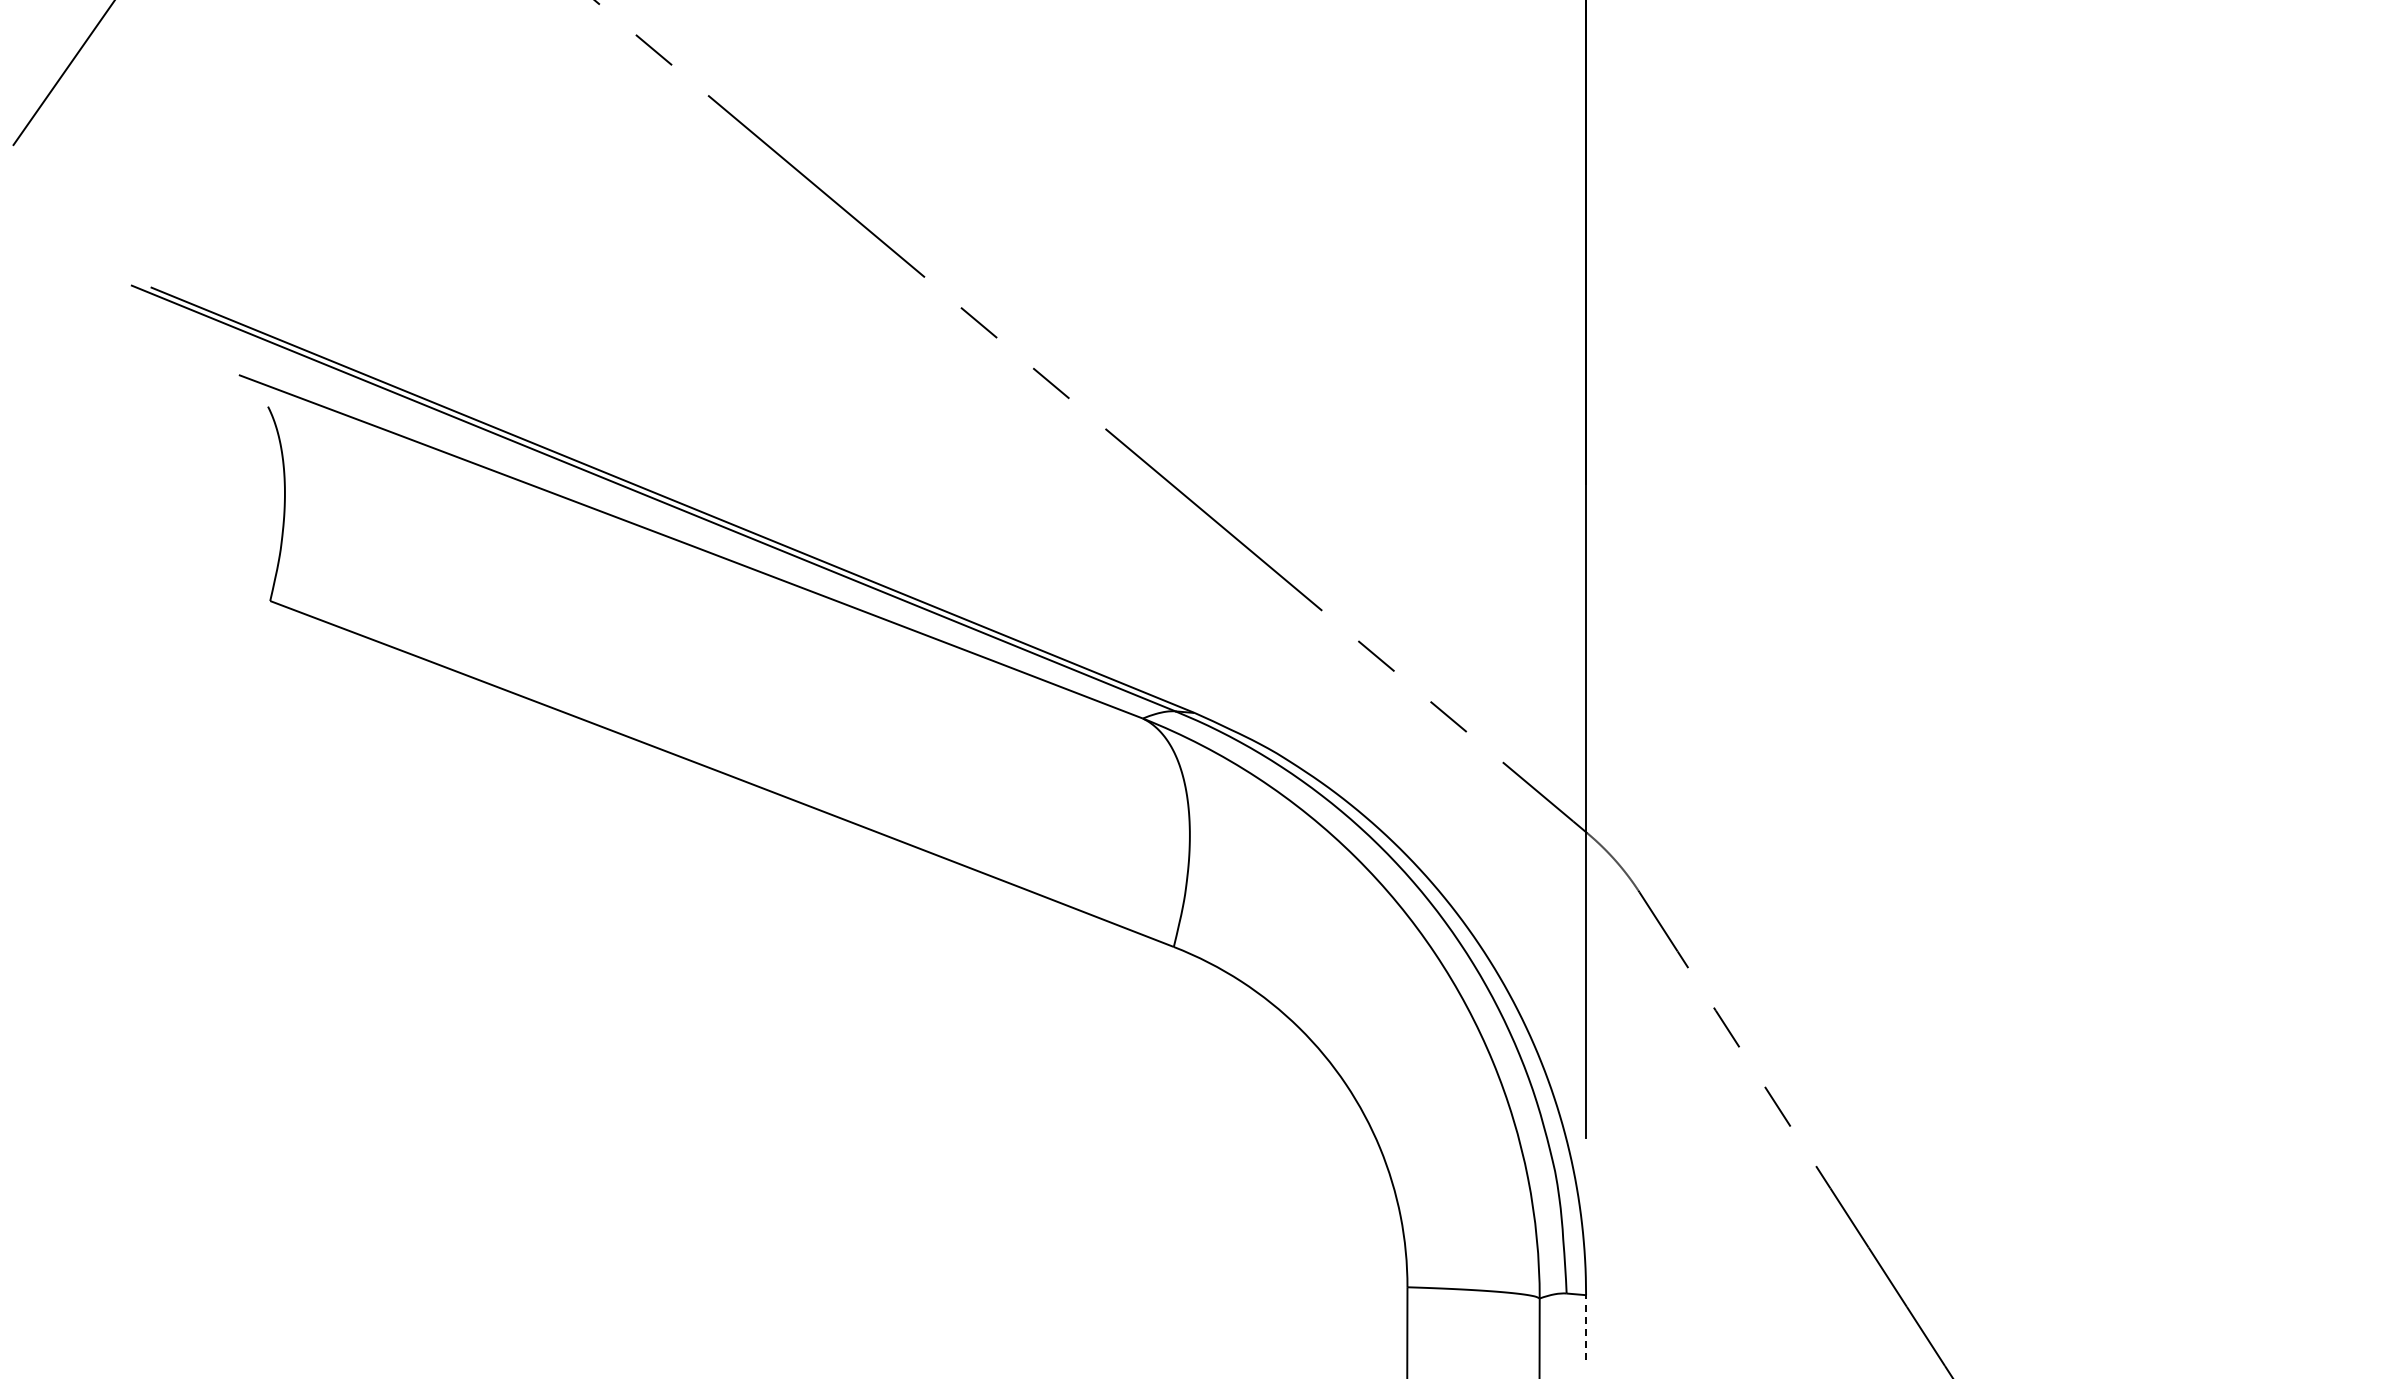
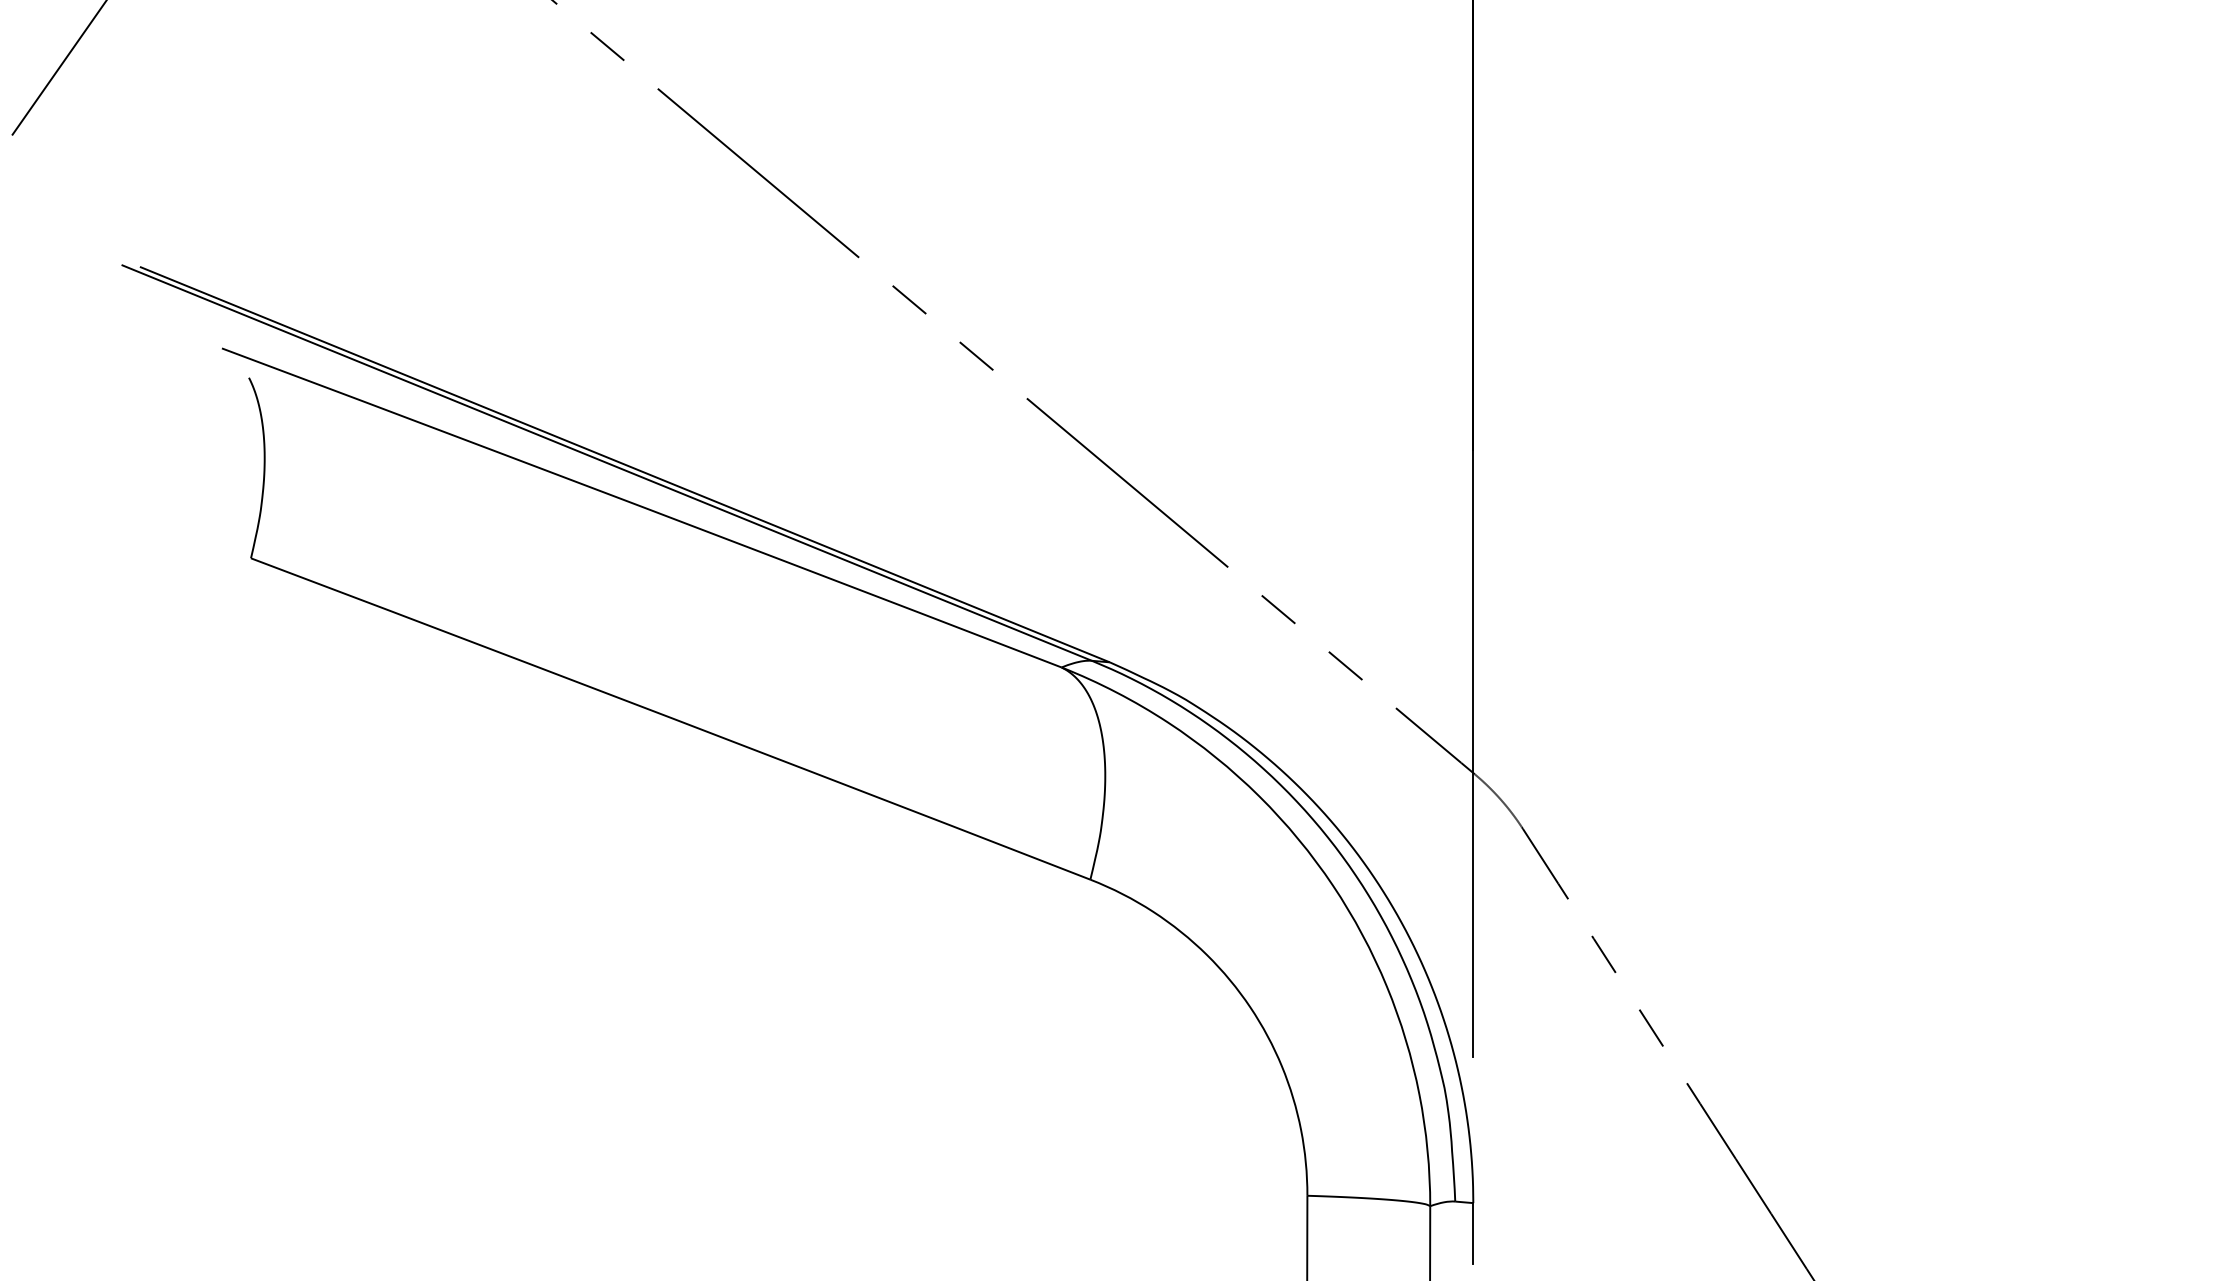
line: (1586, 1327) -> (1473, 1233), dashed -> solid

